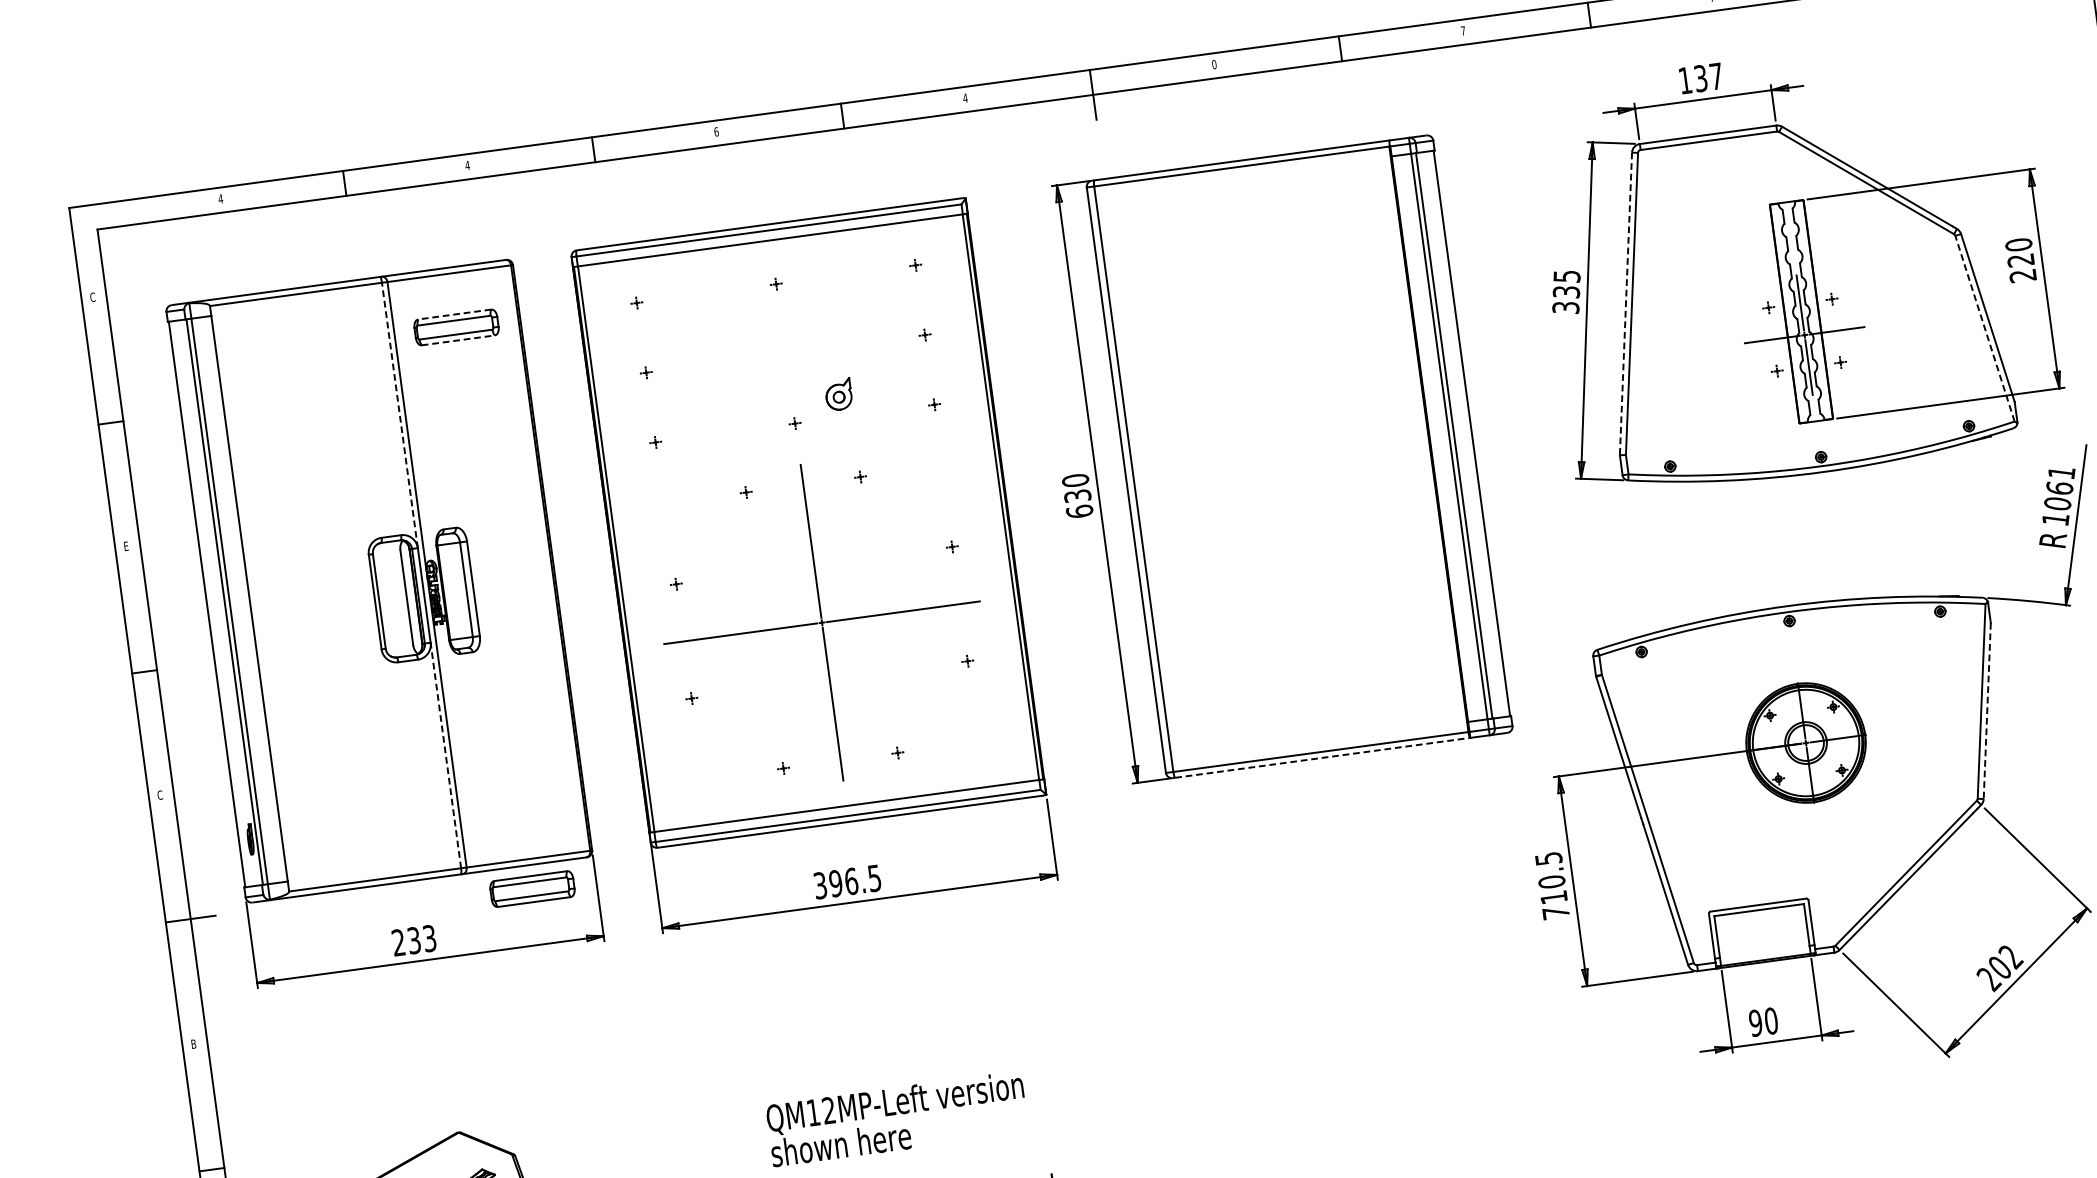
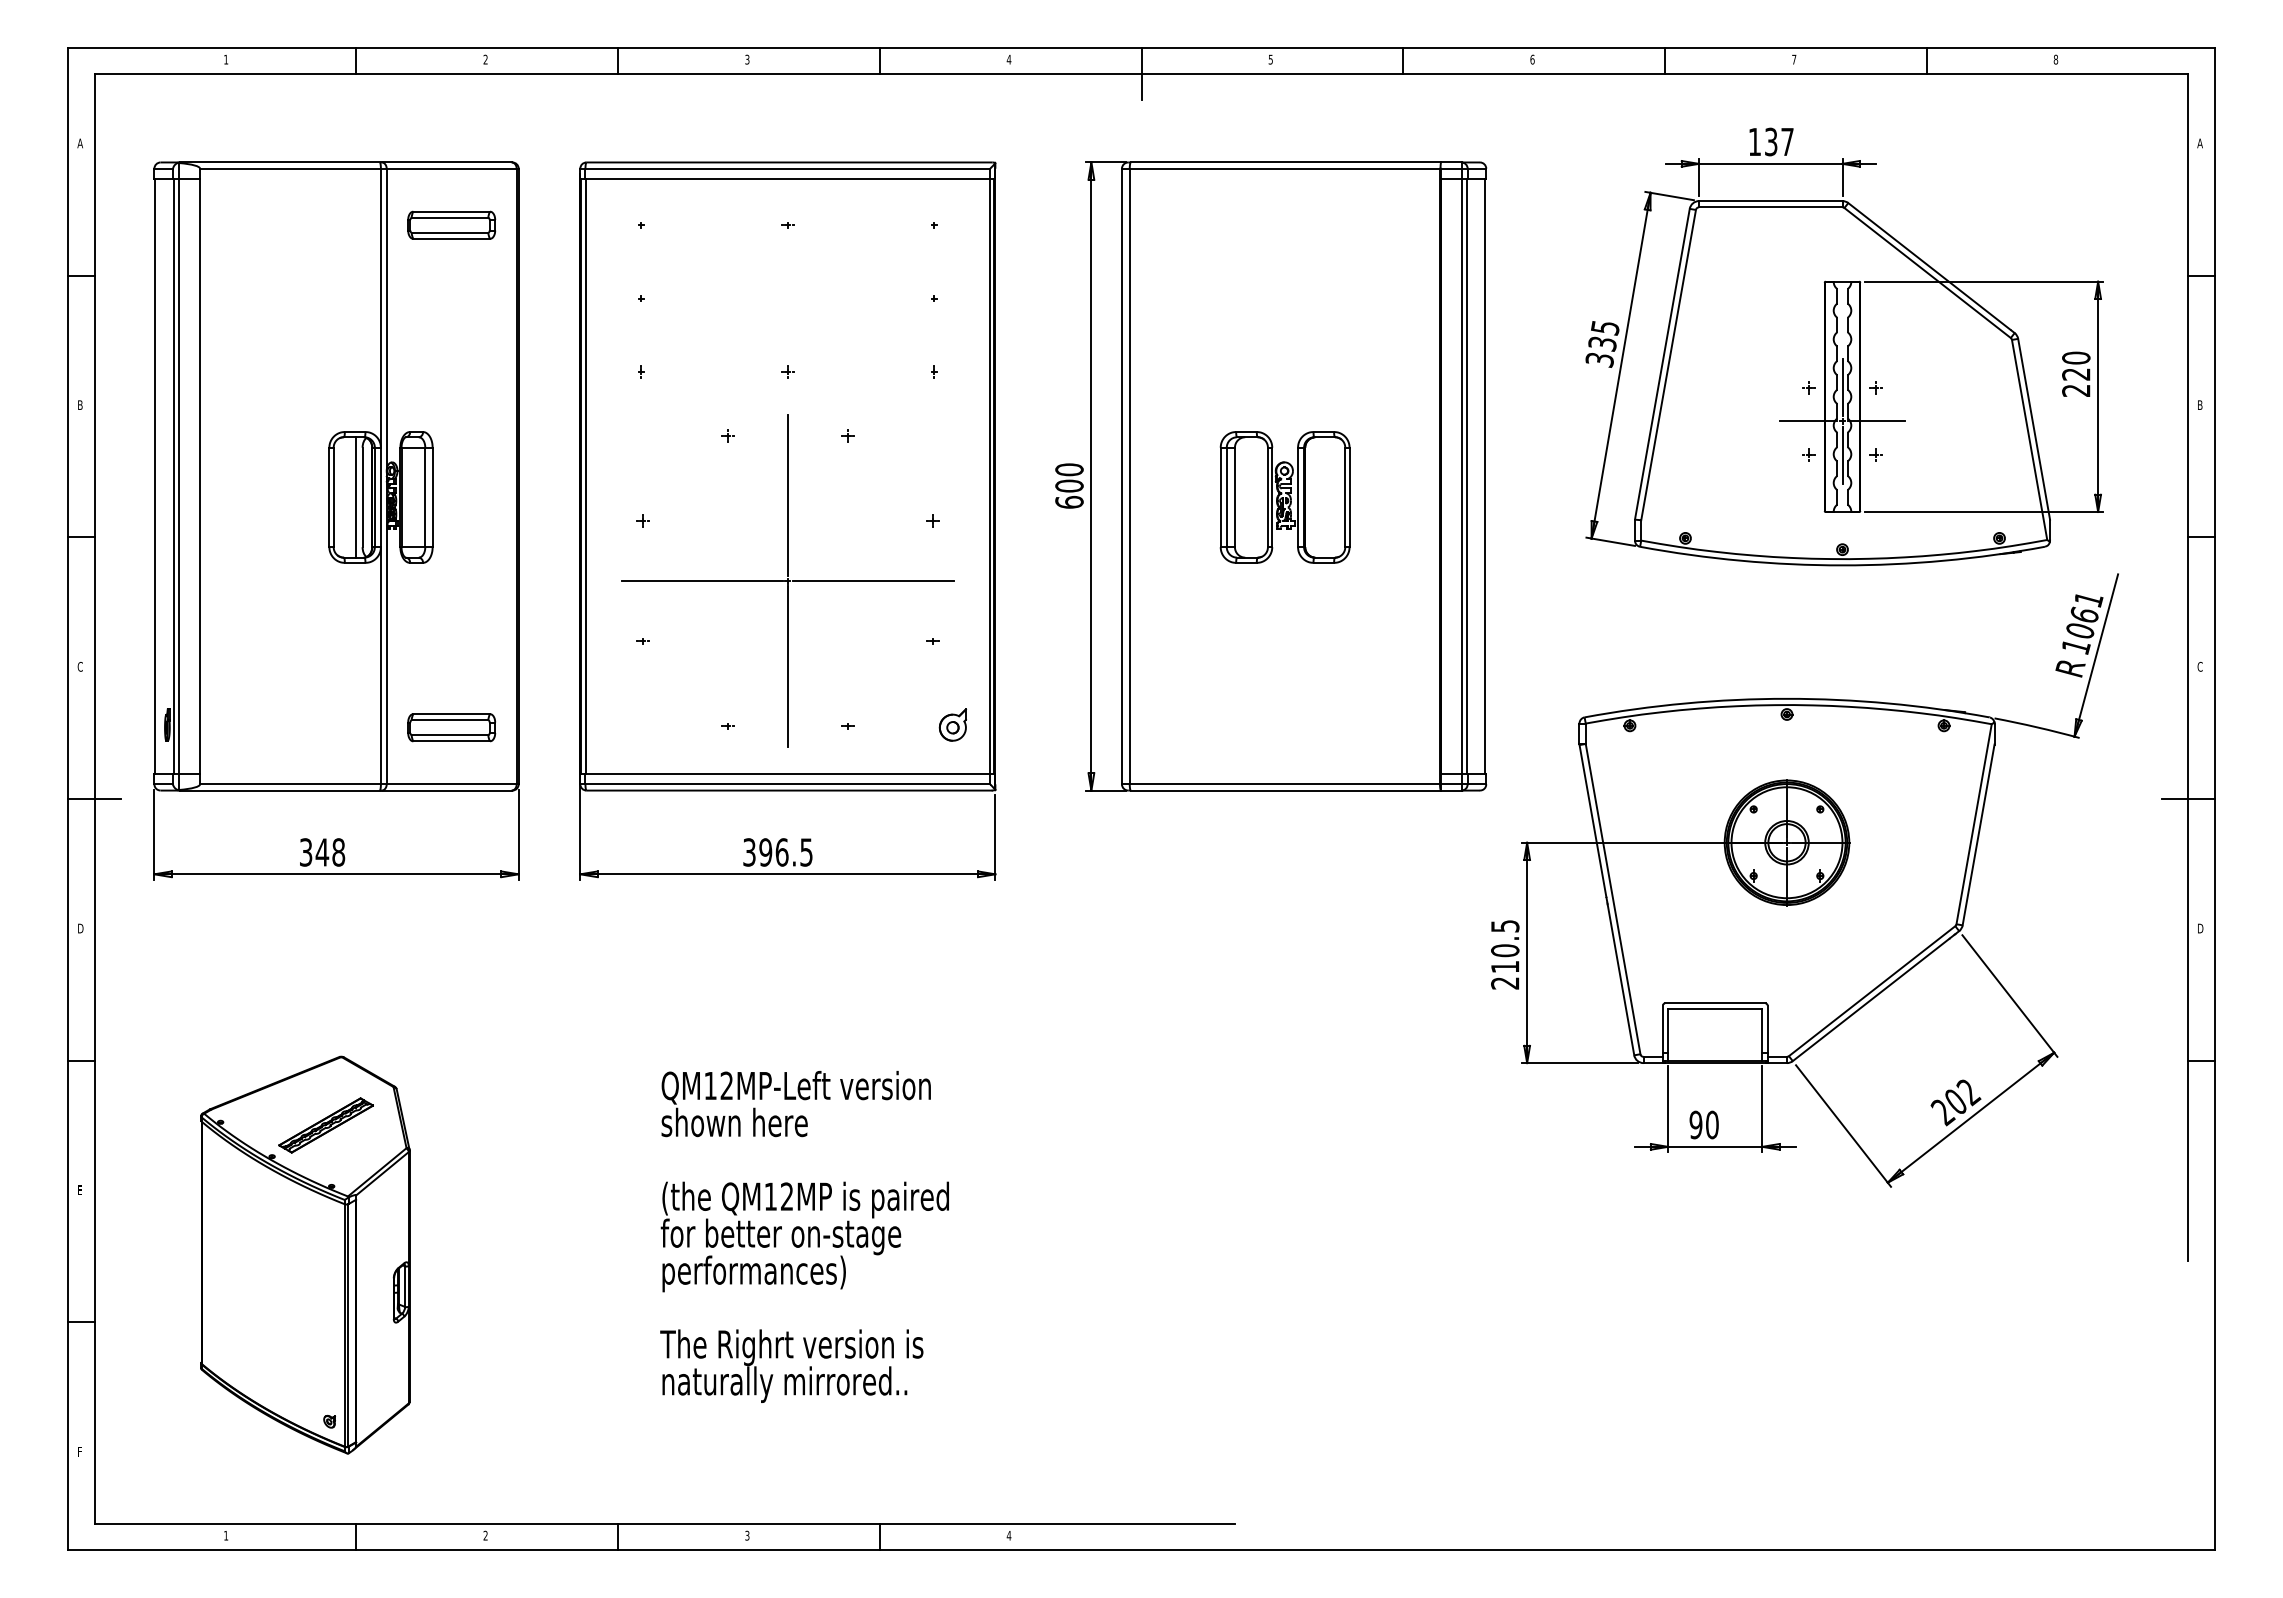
text: (1463, 30) -> (1532, 59), 7 -> 6
text: (1214, 64) -> (1270, 59), 0 -> 5
text: (716, 131) -> (747, 59), 6 -> 3
text: (467, 165) -> (485, 59), 4 -> 2
text: (220, 198) -> (225, 59), 4 -> 1
text: (92, 297) -> (79, 143), C -> A
line: (1626, 304) -> (1662, 364), dashed -> solid
line: (454, 314) -> (451, 211), dashed -> solid
line: (1984, 328) -> (2029, 439), dashed -> solid
line: (459, 339) -> (452, 238), dashed -> solid
part: (838, 394) -> (952, 724), moved
line: (399, 414) -> (380, 307), dashed -> solid
part: (1283, 479) -> (1284, 497), added
text: (1077, 495) -> (1069, 485), 630 -> 600
text: (126, 545) -> (80, 404), E -> B
line: (401, 598) -> (356, 497), added
line: (1987, 710) -> (1978, 834), dashed -> solid
line: (445, 755) -> (380, 665), dashed -> solid
line: (1323, 757) -> (1286, 790), dashed -> solid
part: (532, 888) -> (451, 727), moved
text: (1556, 913) -> (1505, 983), 710.5 -> 210.5
text: (414, 940) -> (322, 852), 233 -> 348
text: (194, 1043) -> (81, 928), B -> D

